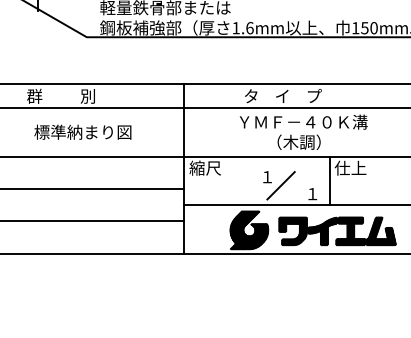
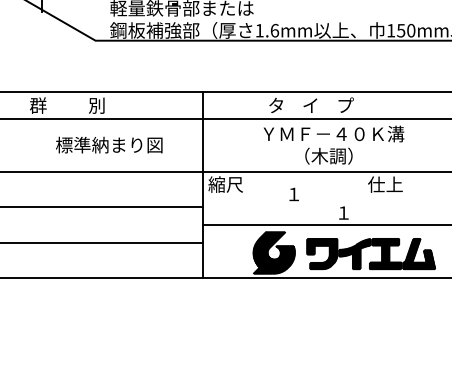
text: (83, 131) -> (109, 144), moved
line: (329, 180) -> (362, 198), removed
line: (281, 185) -> (309, 203), removed

